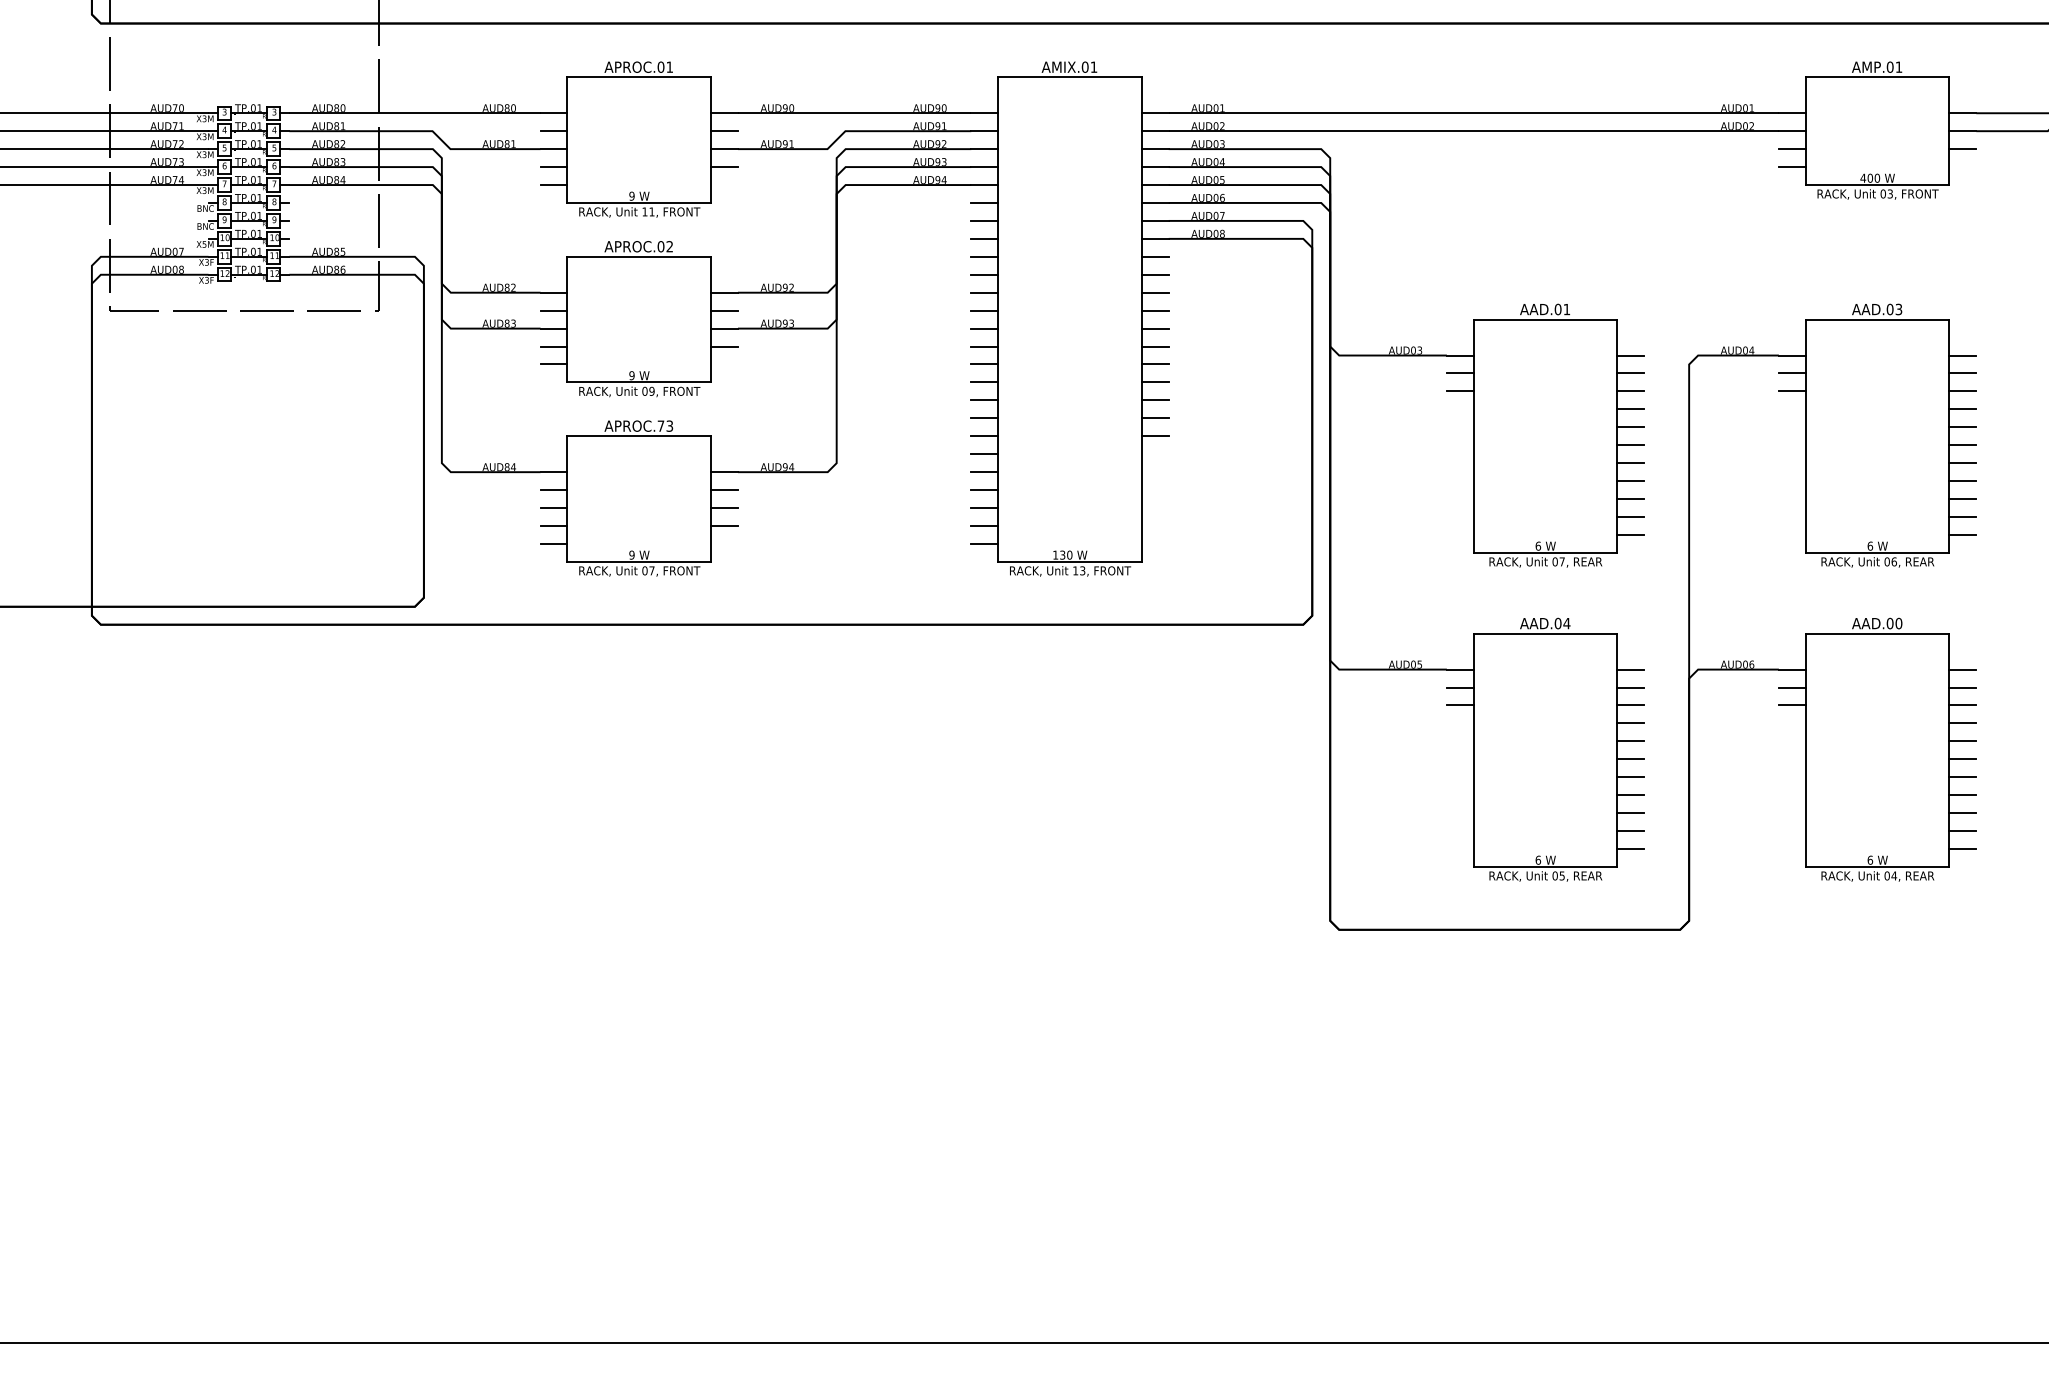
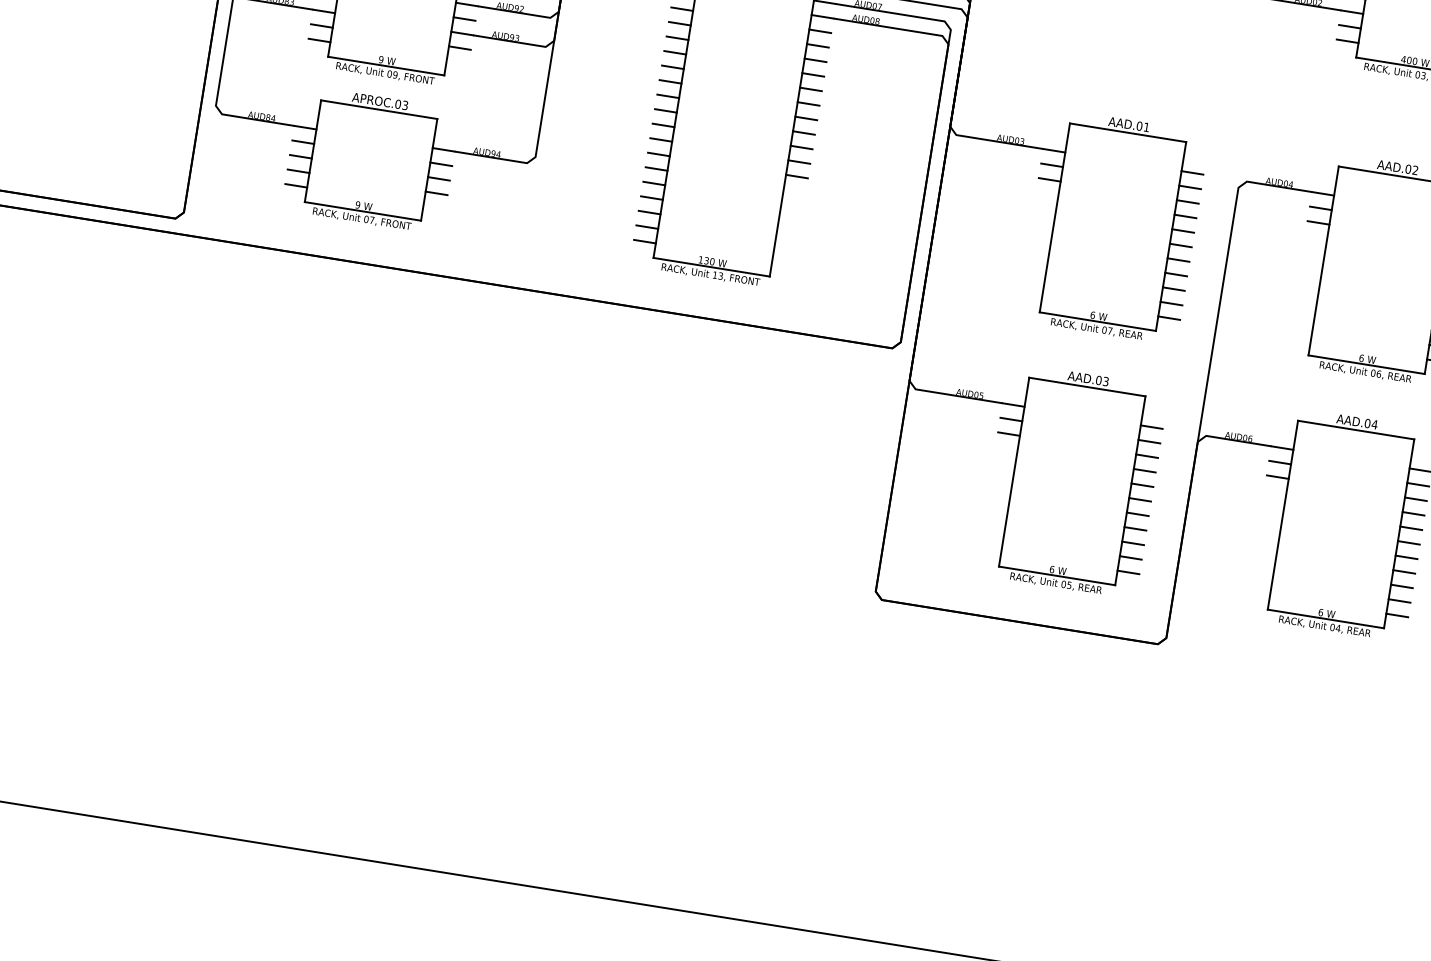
text: (1898, 309) -> (1415, 170), AAD.03 -> AAD.02
text: (660, 425) -> (397, 103), APROC.73 -> APROC.03
text: (1566, 623) -> (1105, 381), AAD.04 -> AAD.03
text: (1898, 623) -> (1374, 424), AAD.00 -> AAD.04

